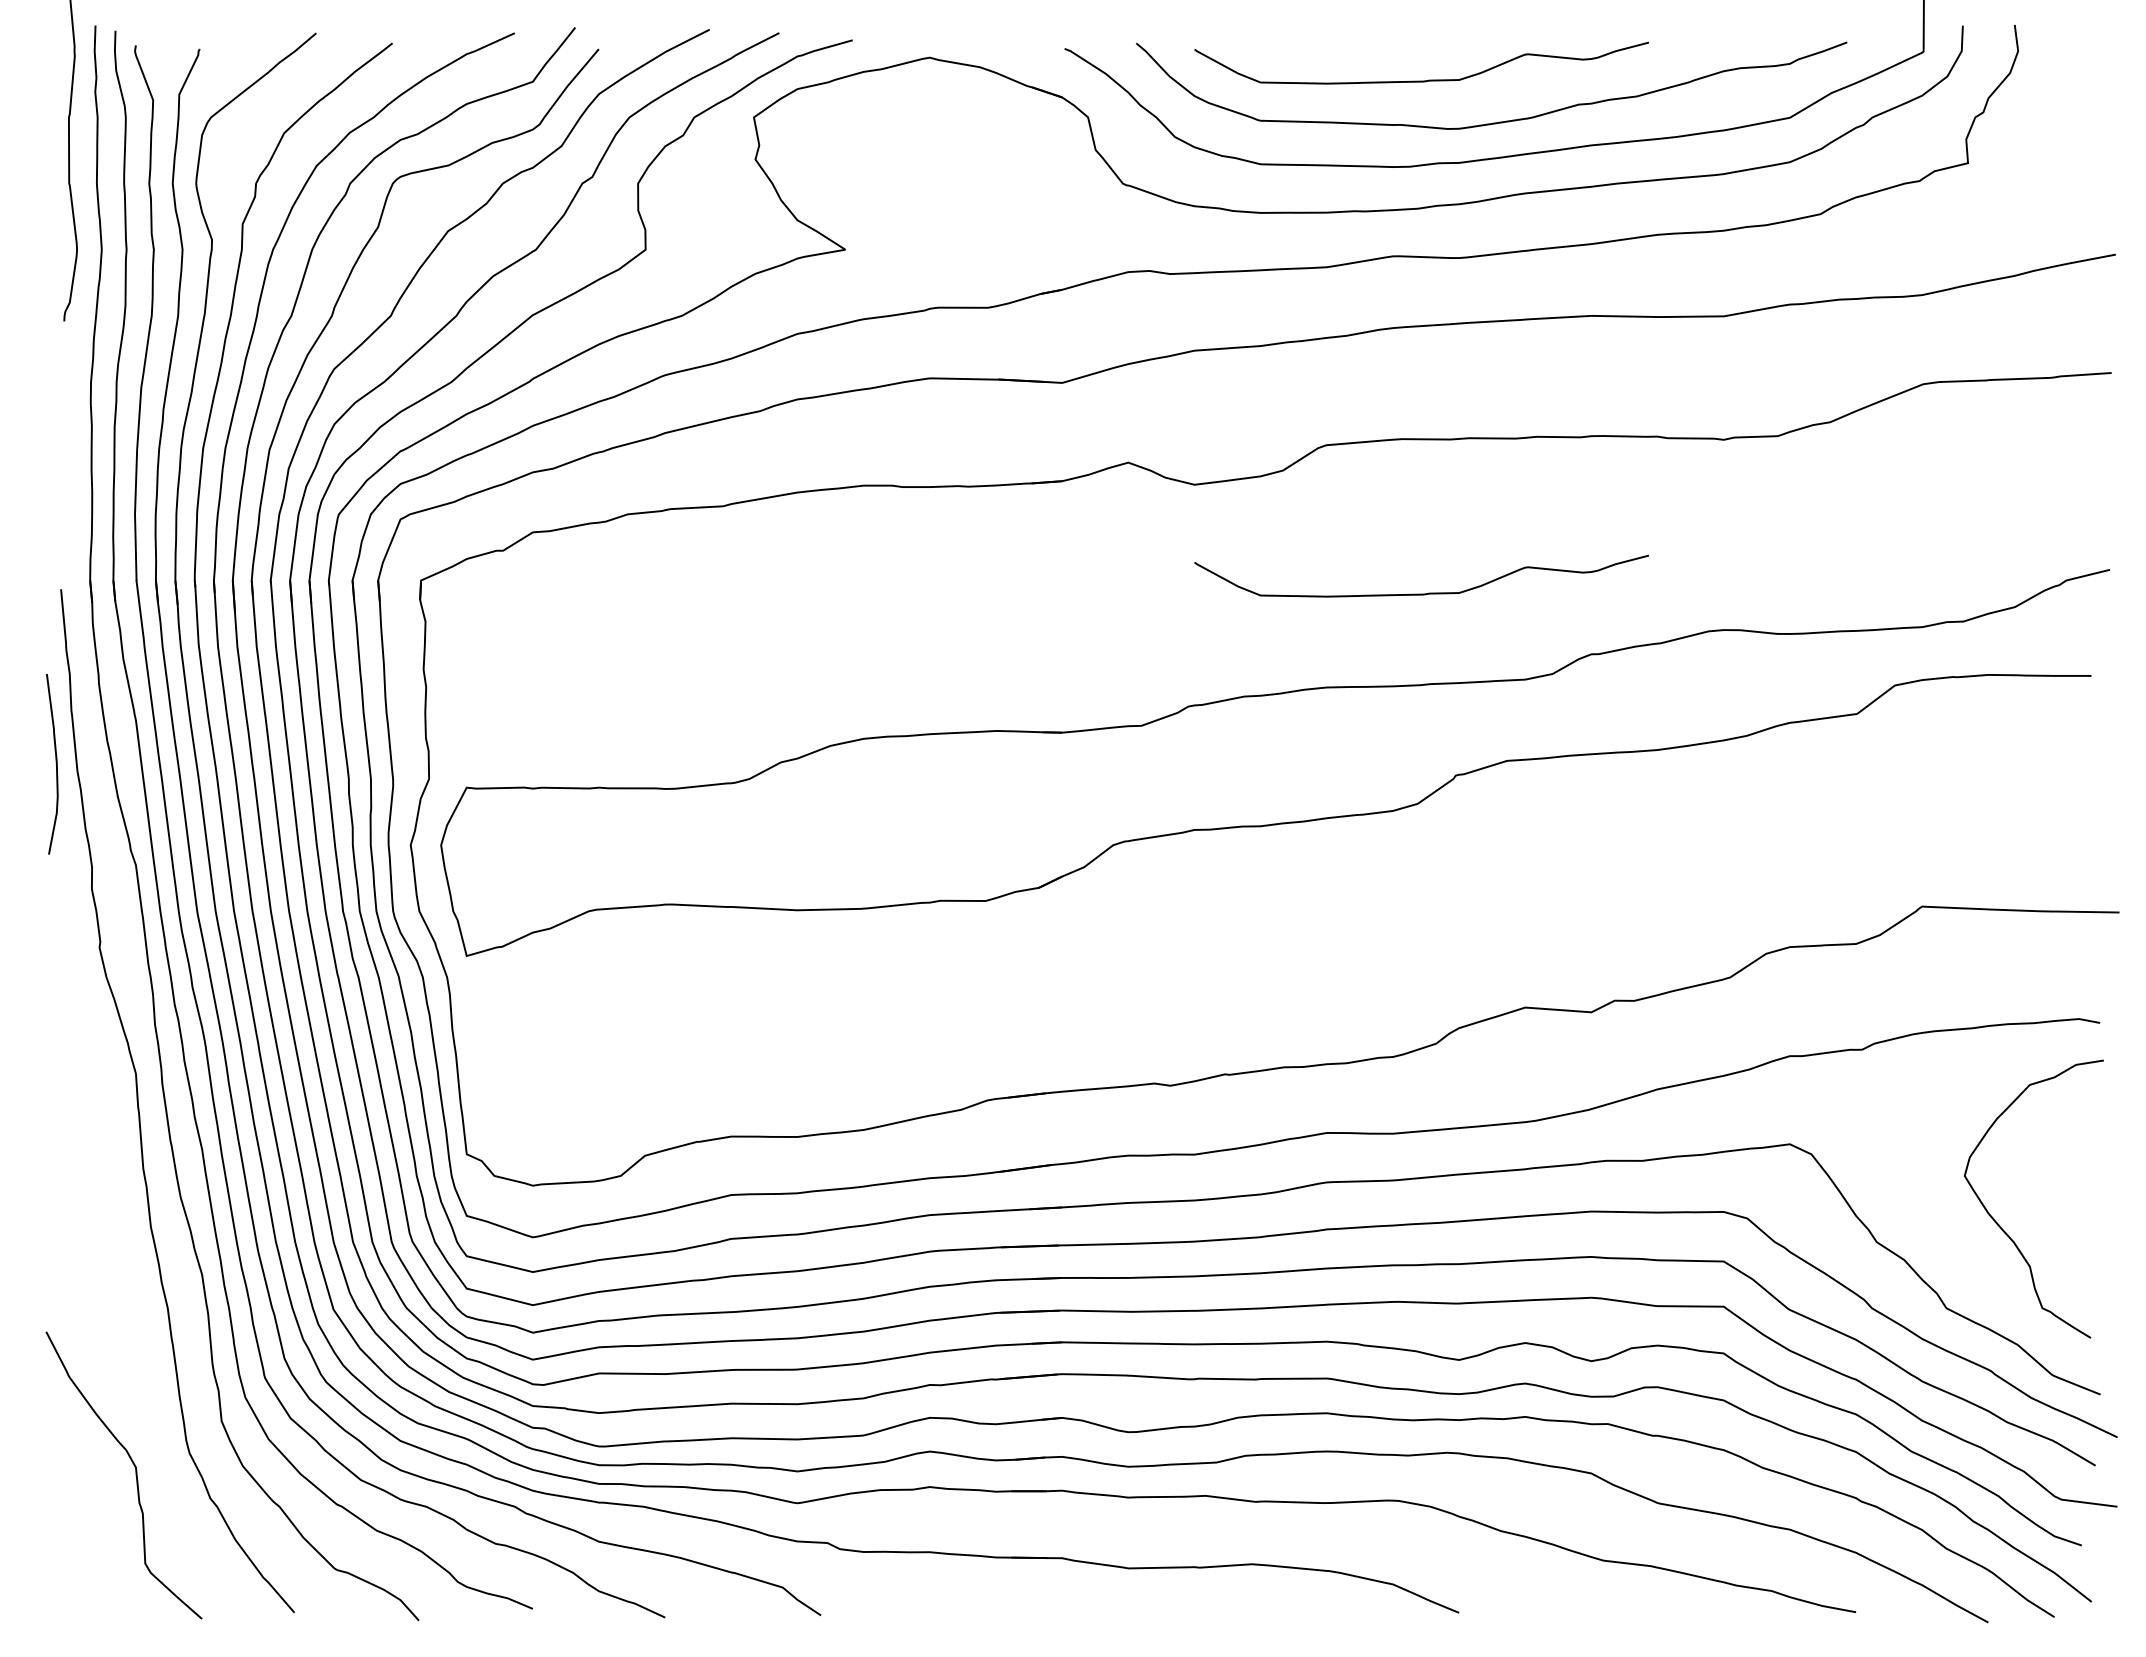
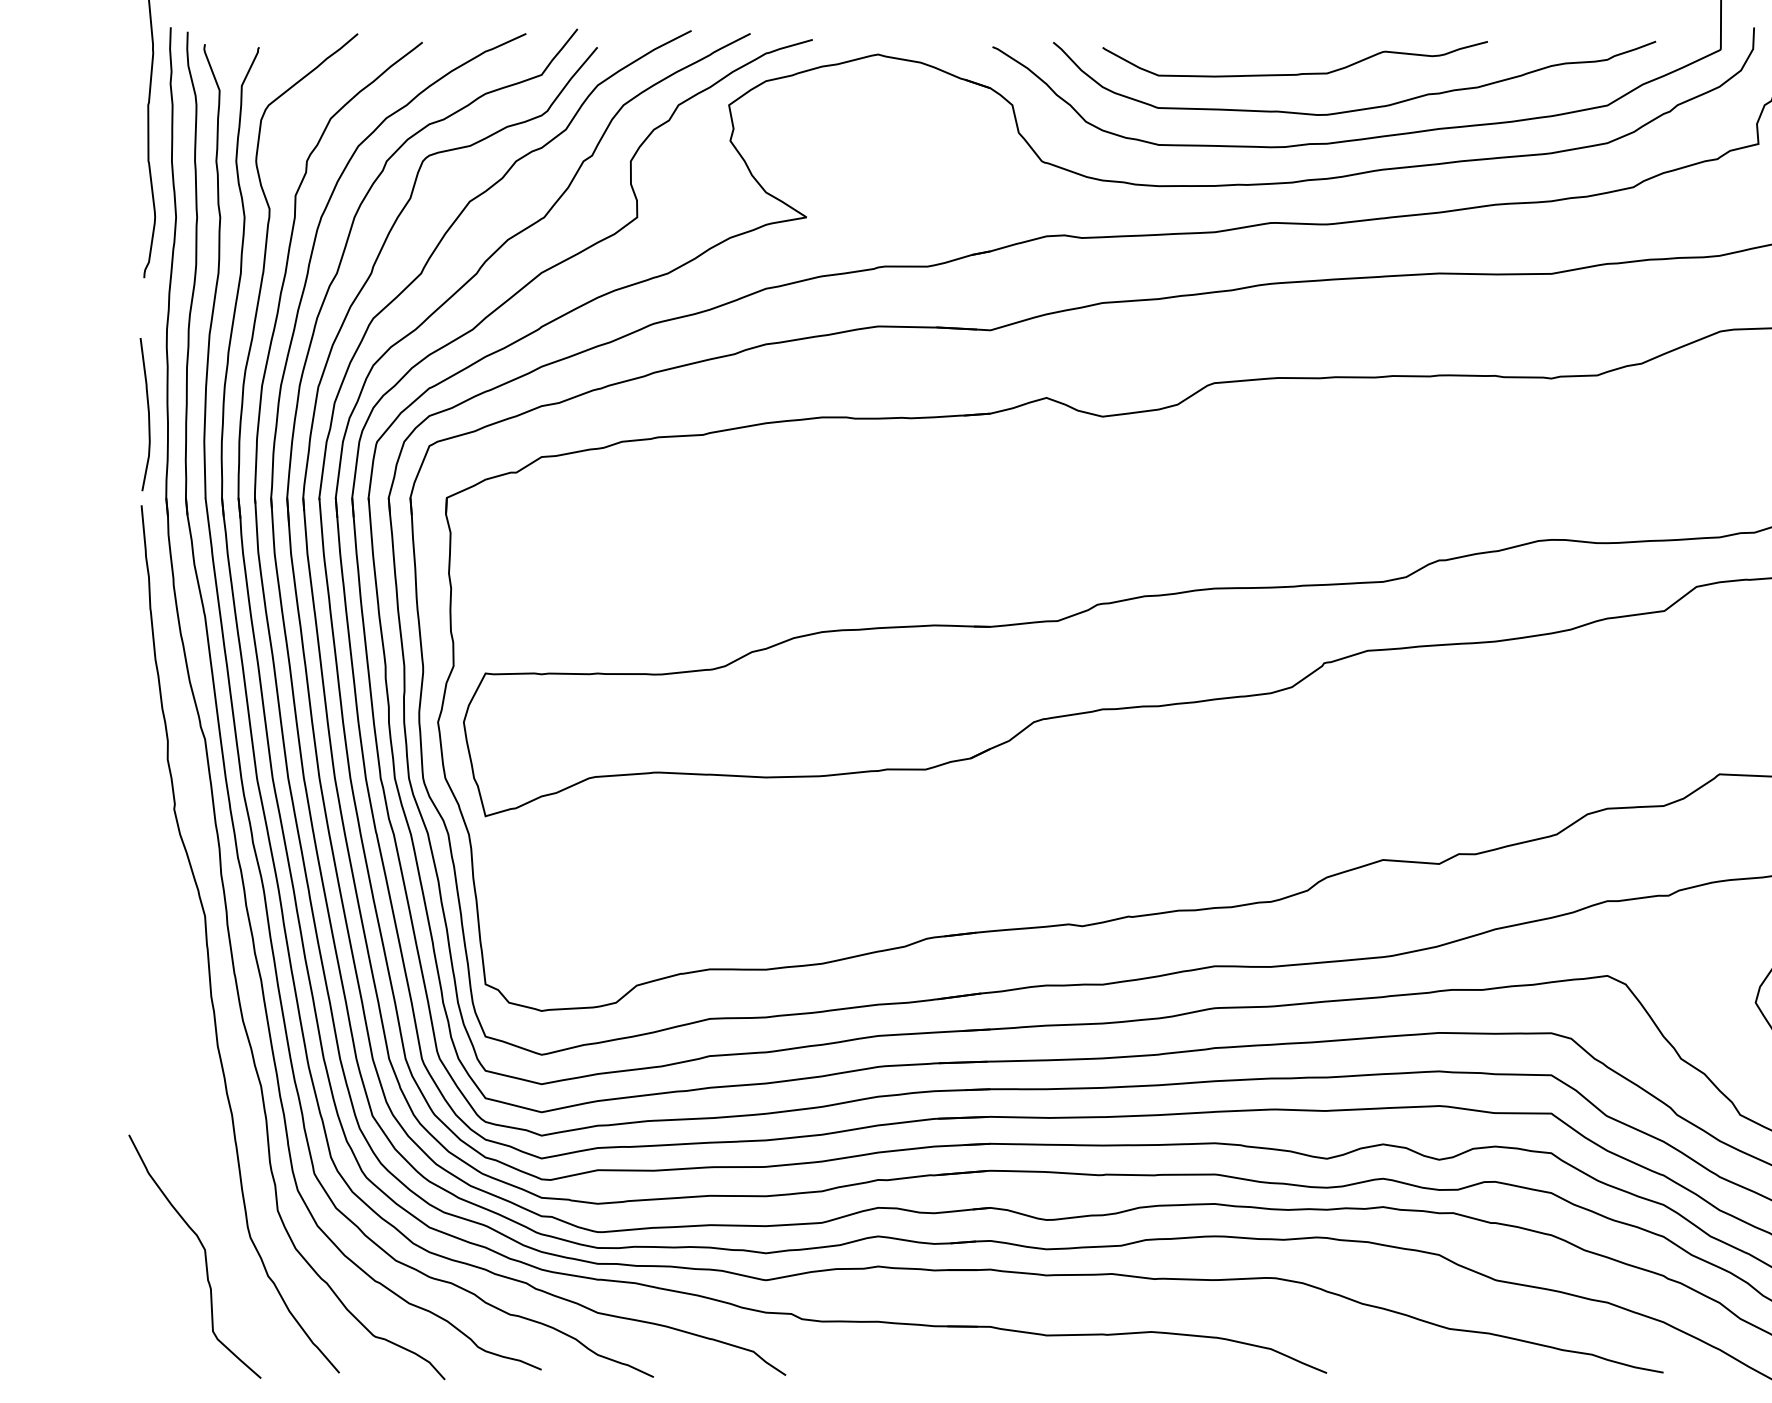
curve: (1421, 593) -> (1295, 508), removed
curve: (55, 763) -> (147, 413), moved

